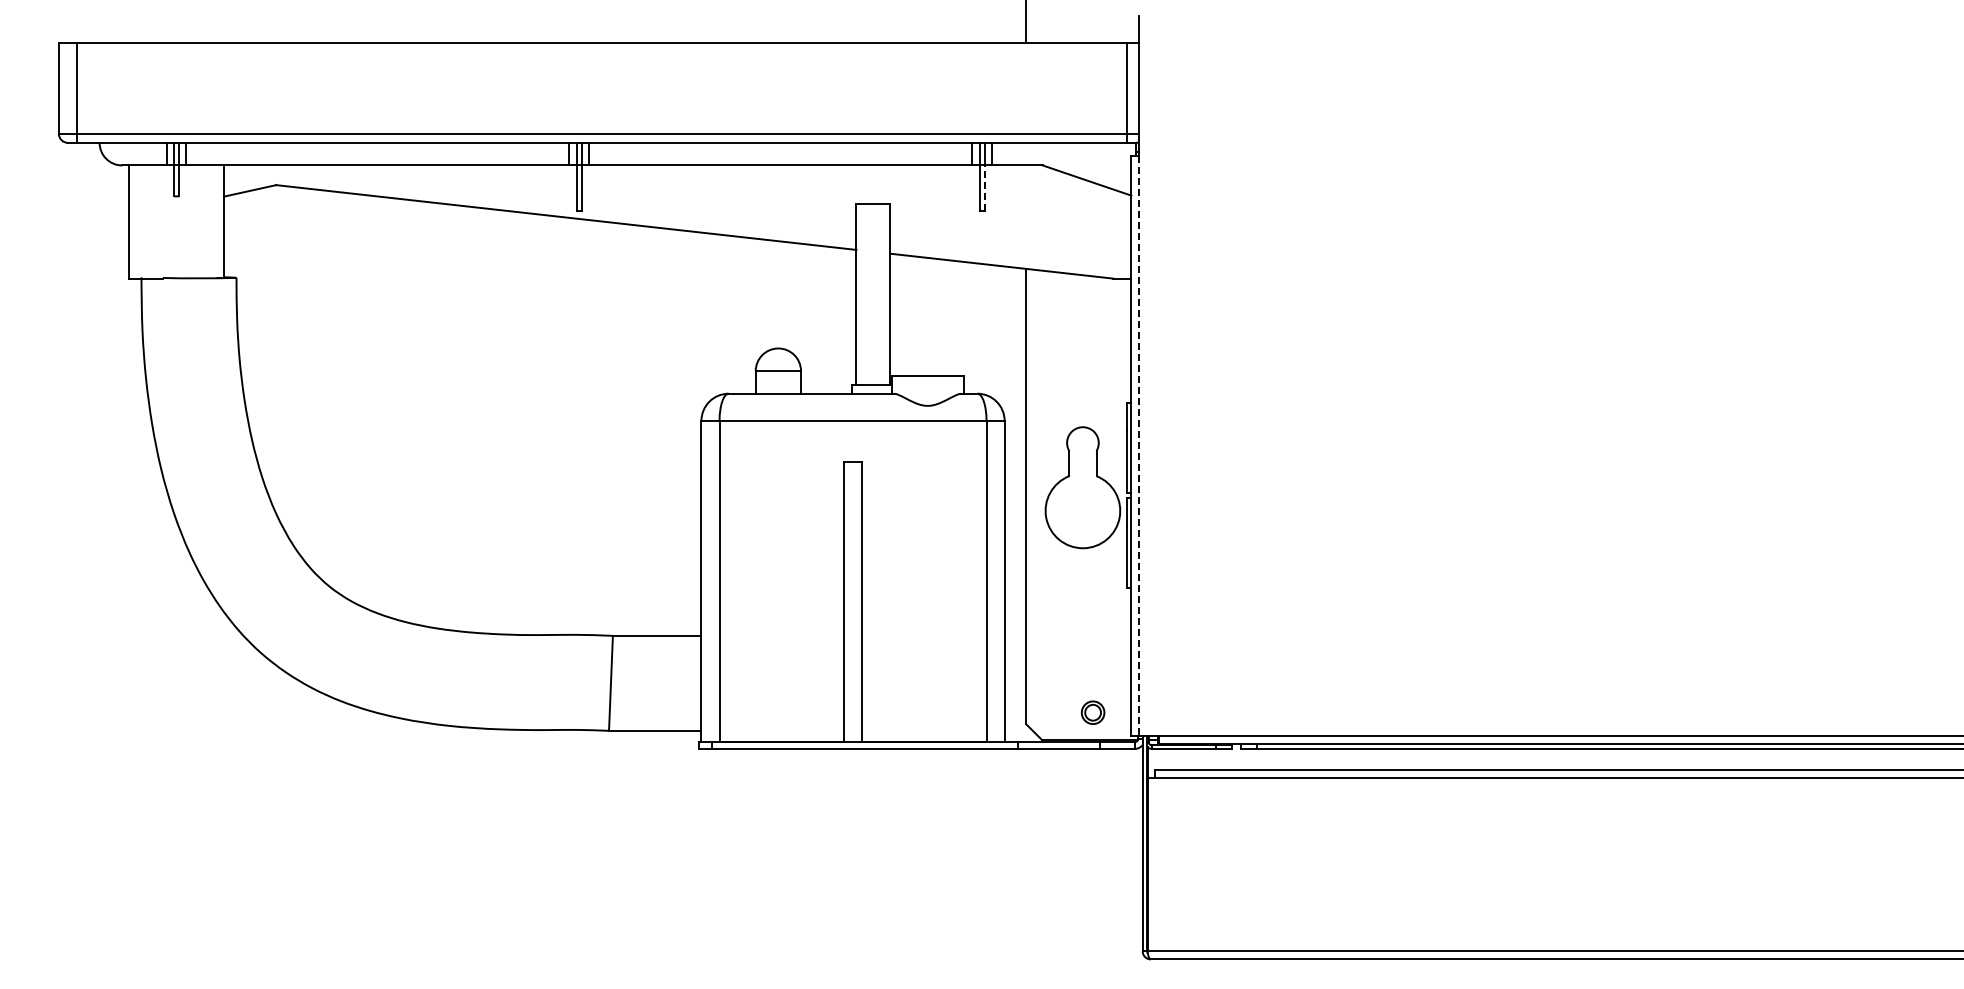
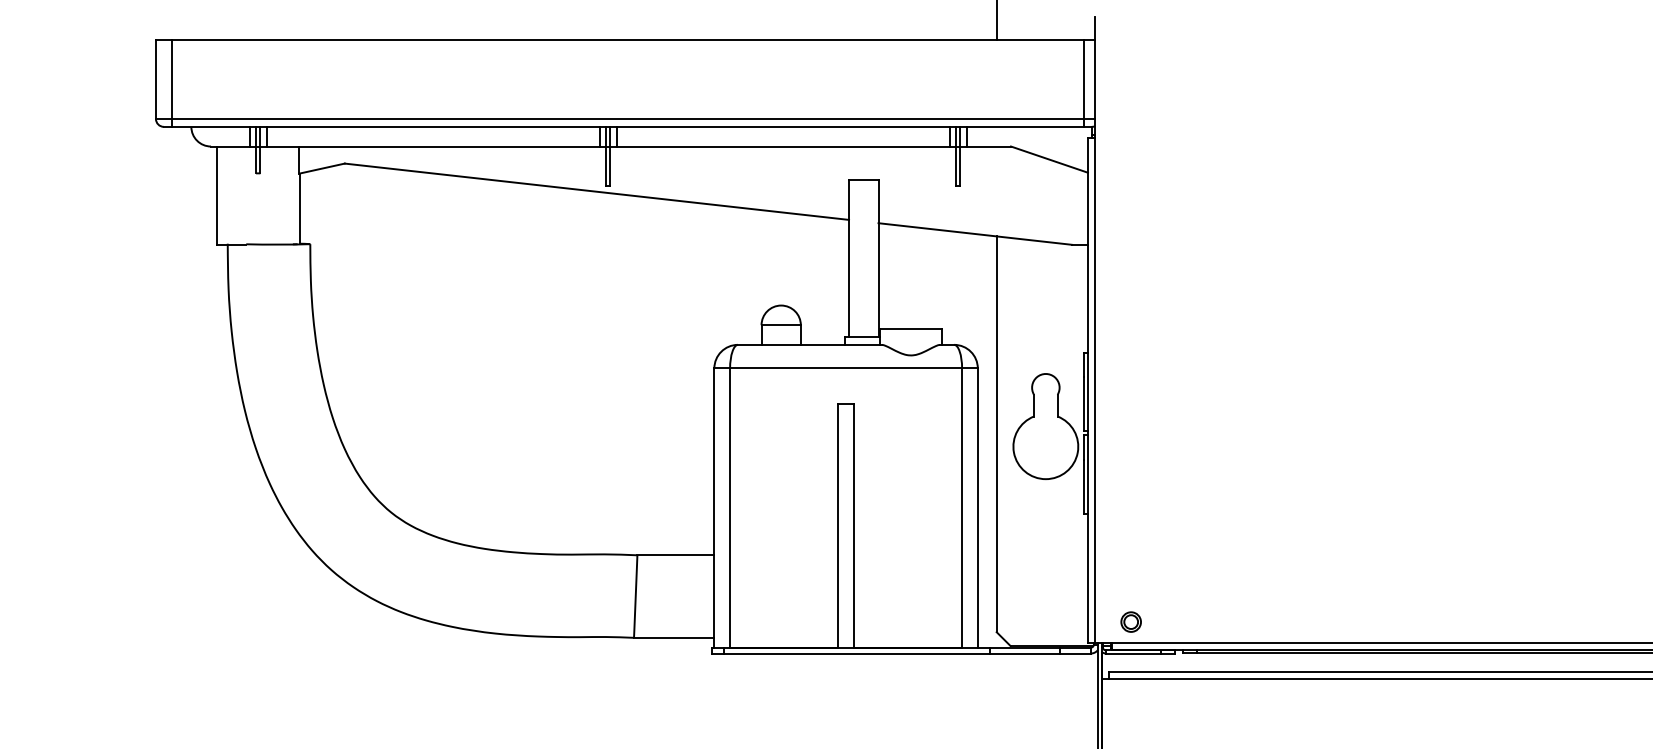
line: (984, 188) -> (960, 166), dashed -> solid
line: (1139, 446) -> (1095, 390), dashed -> solid
part: (1092, 712) -> (1130, 621), moved

